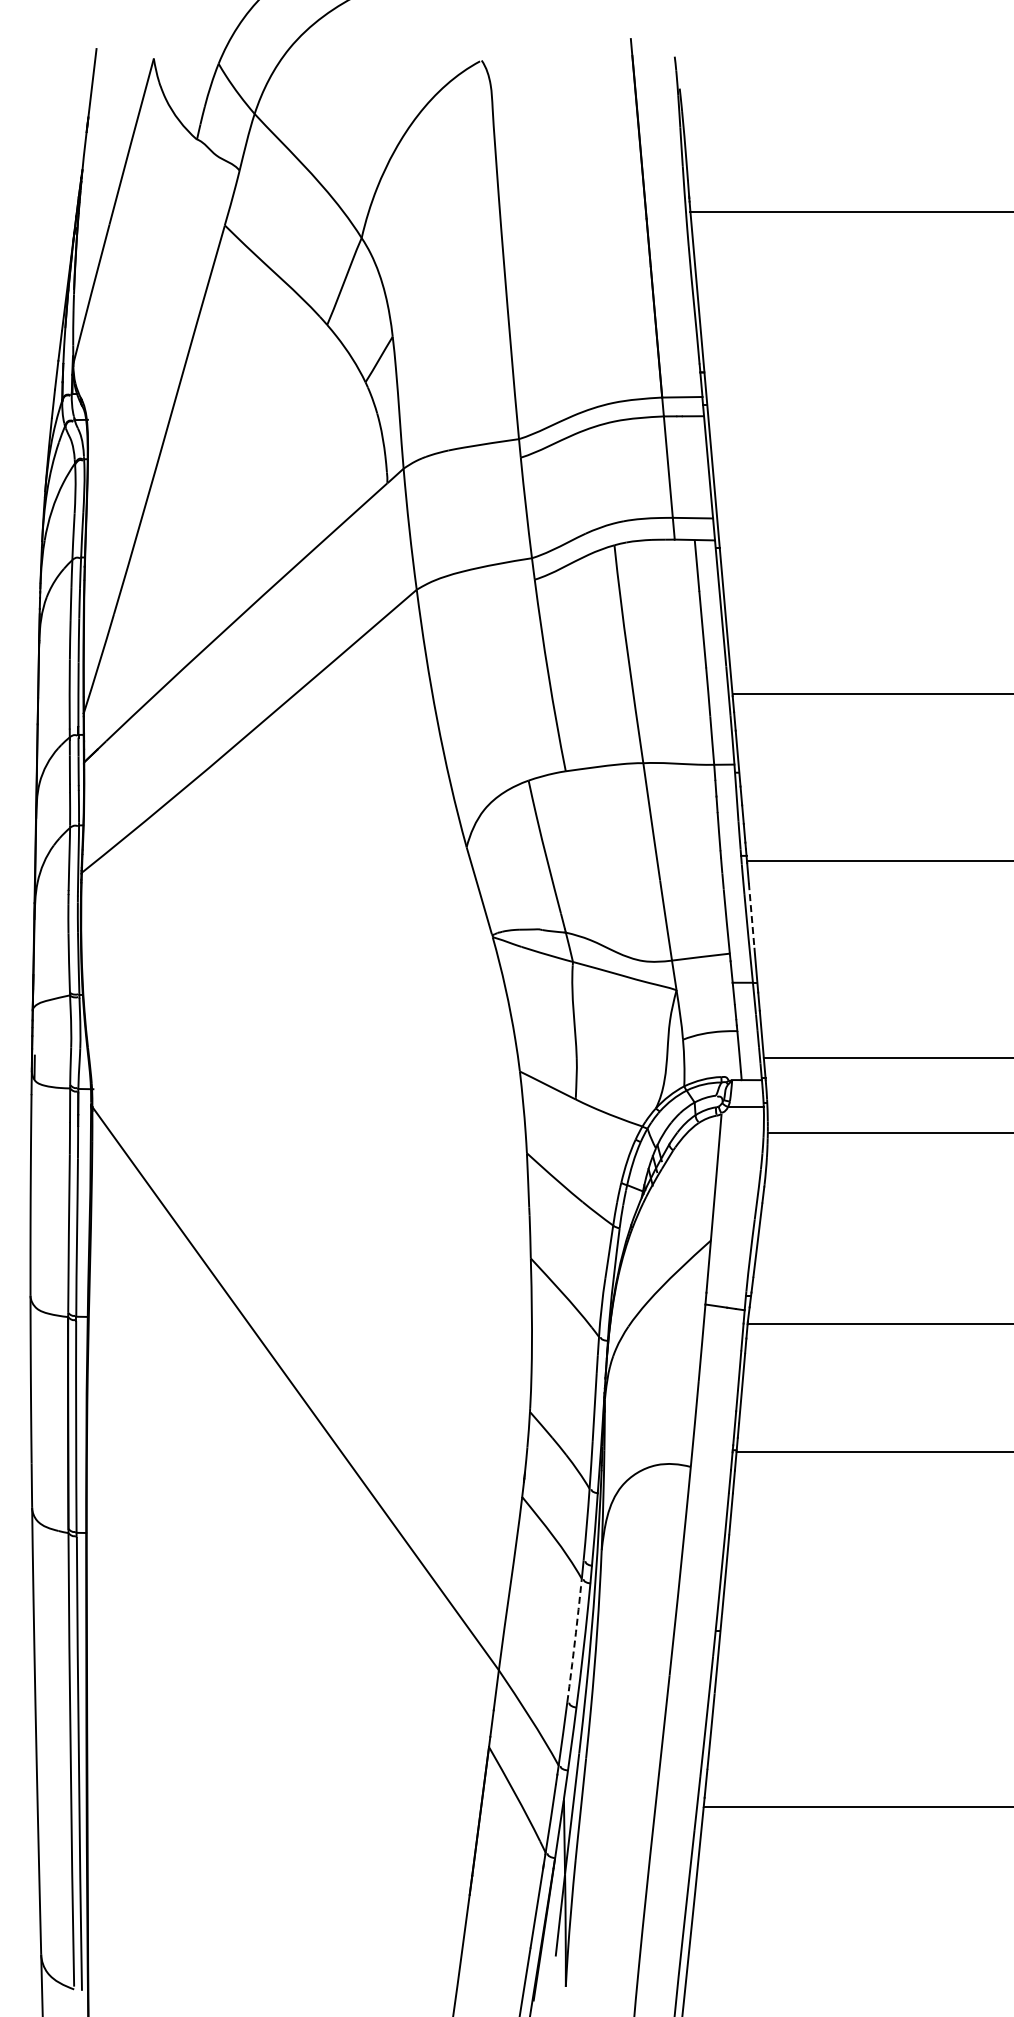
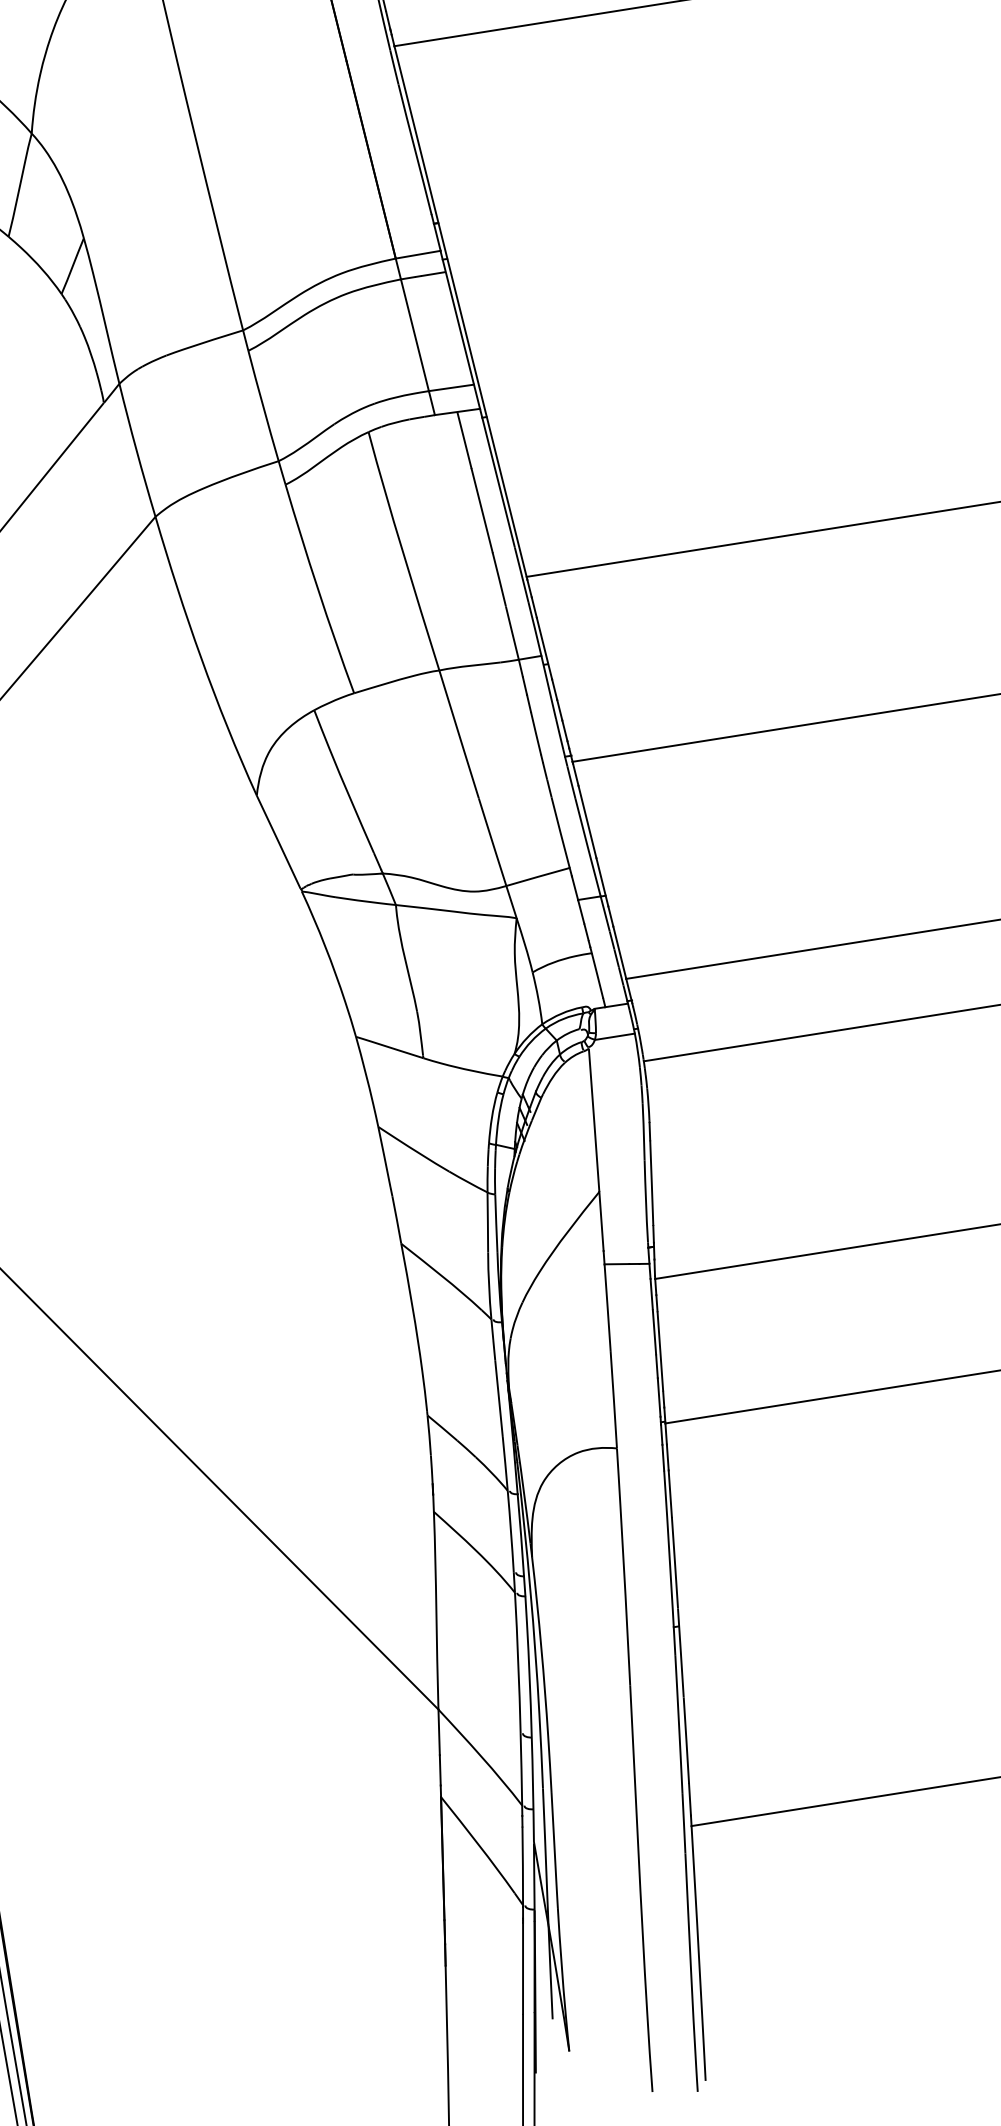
line: (751, 915) -> (587, 821), dashed -> solid
arc: (575, 1640) -> (518, 1662), dashed -> solid

